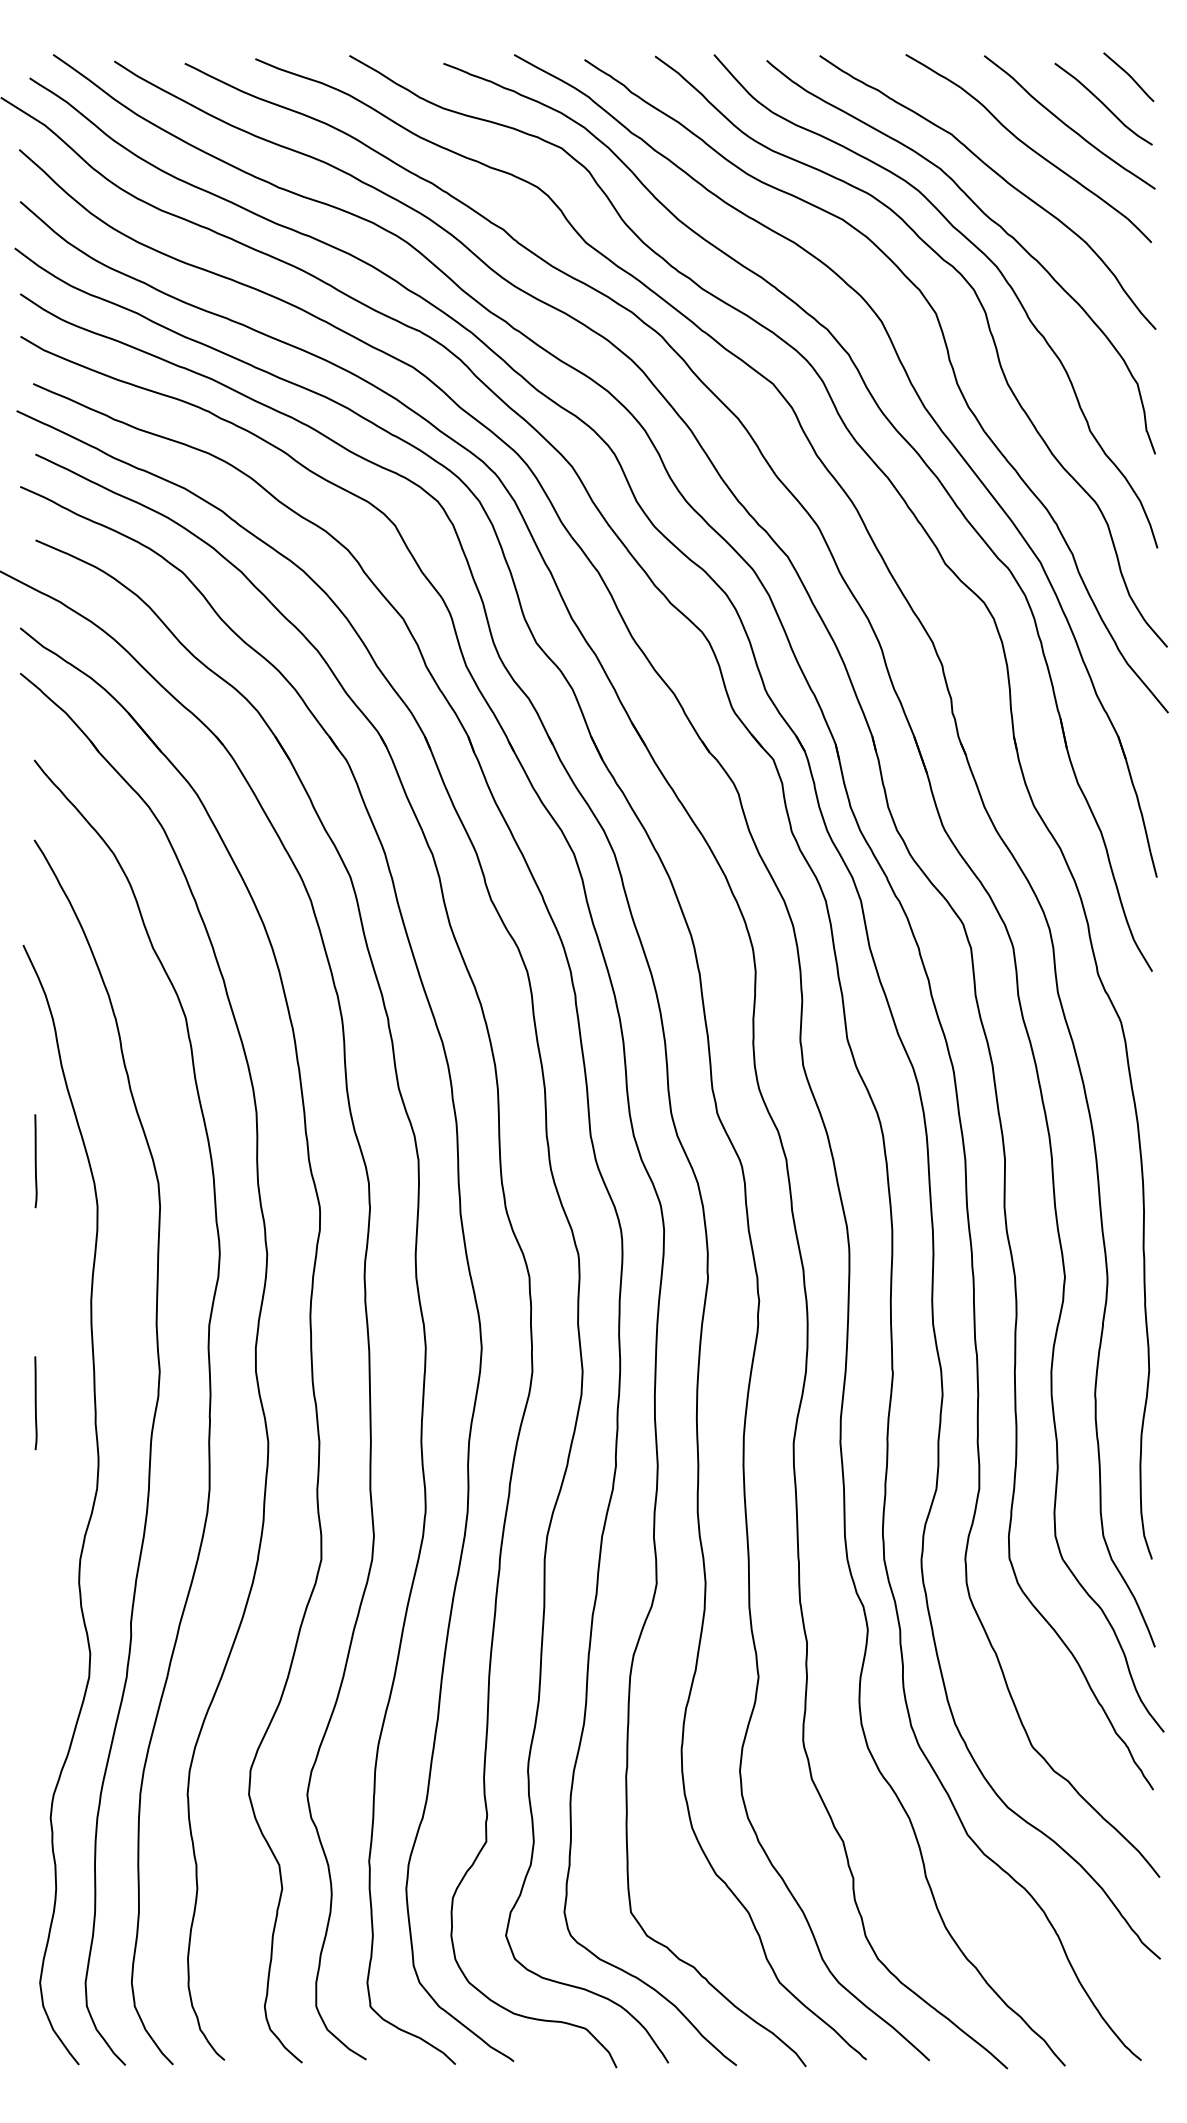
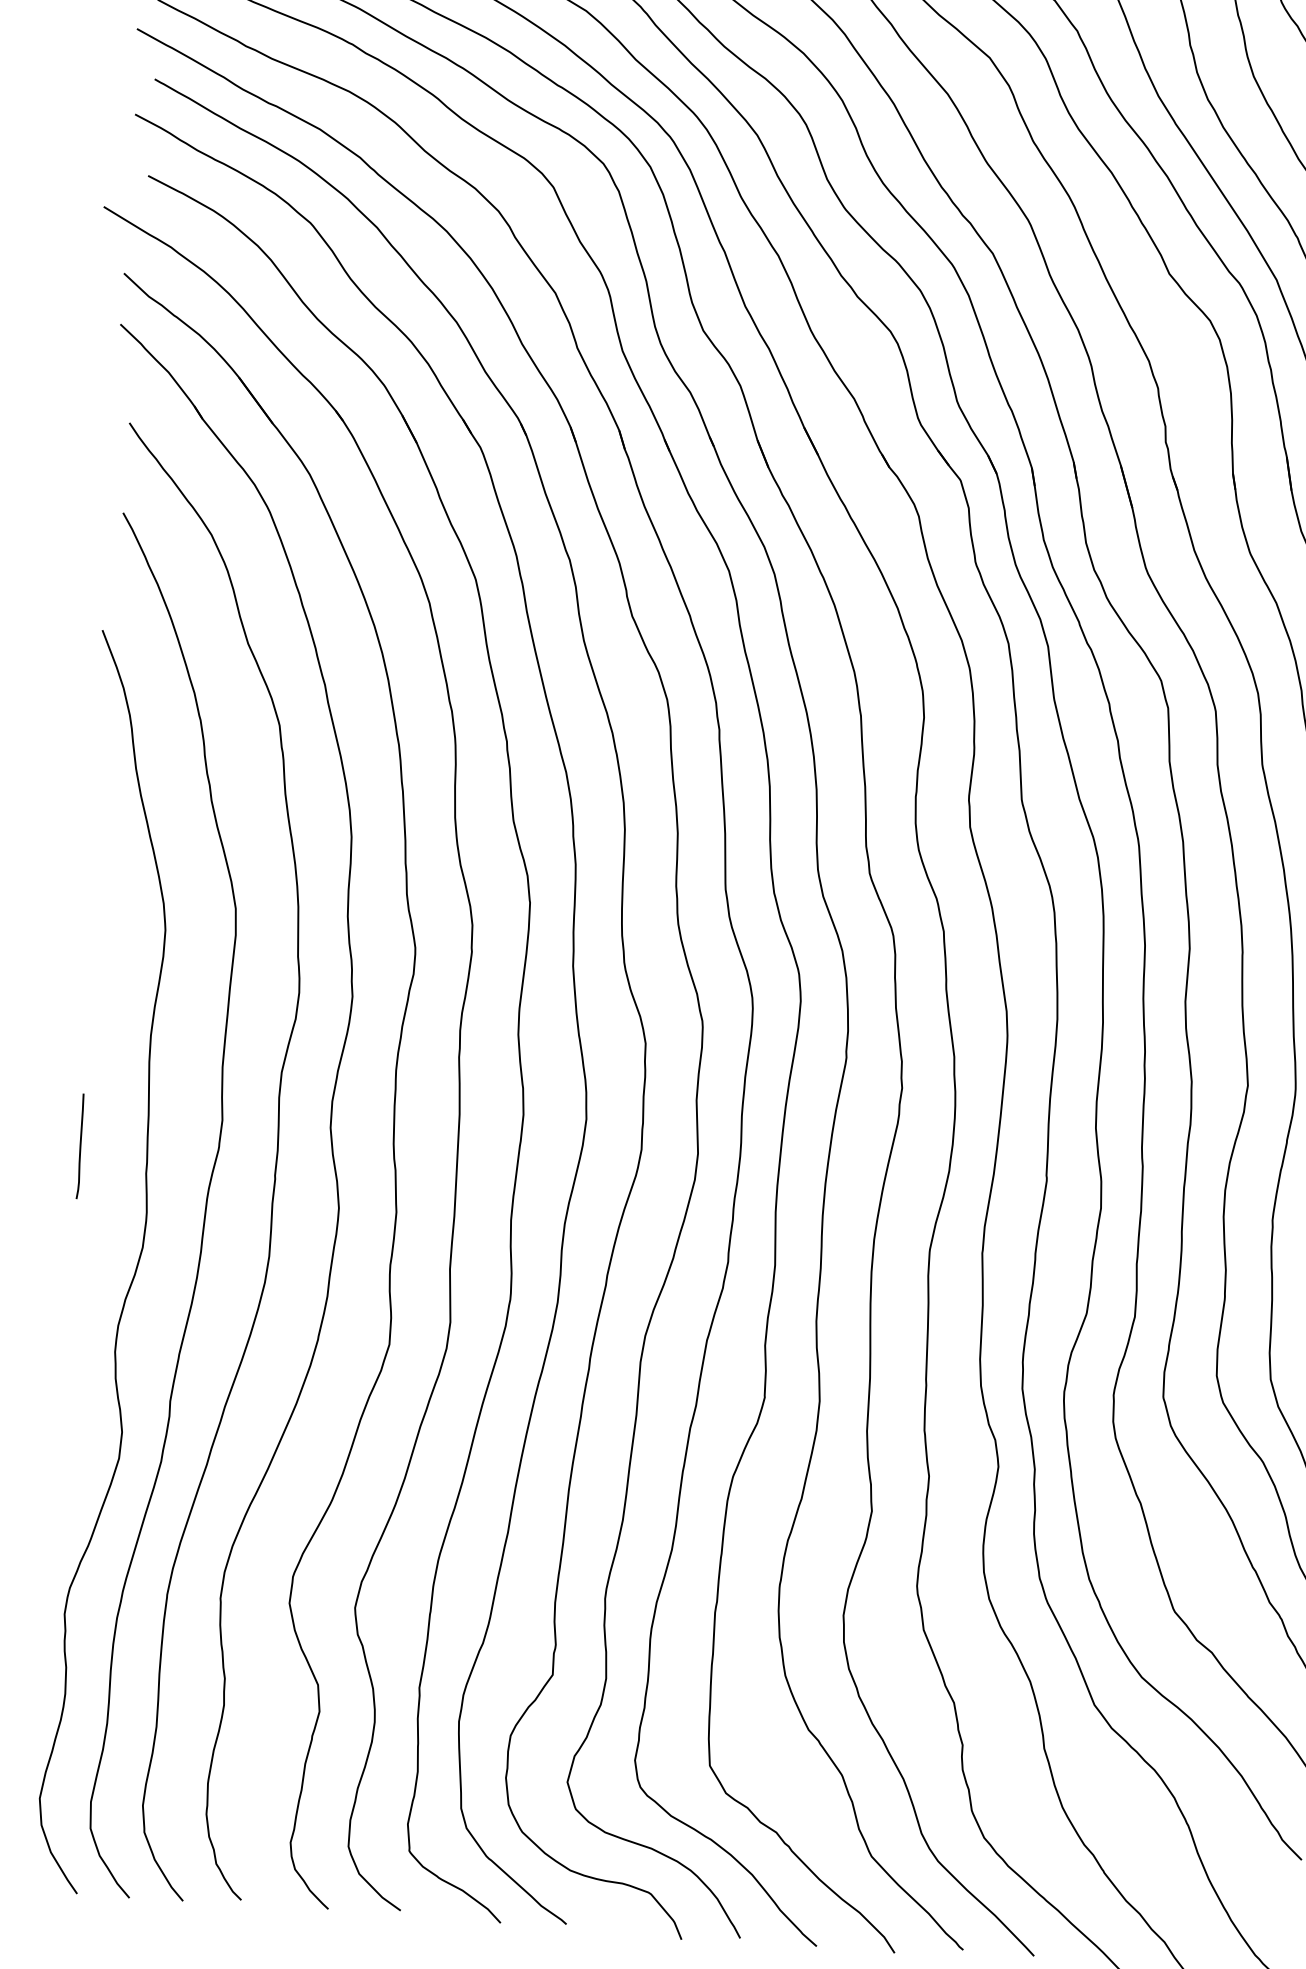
line: (35, 1161) -> (99, 874), removed

